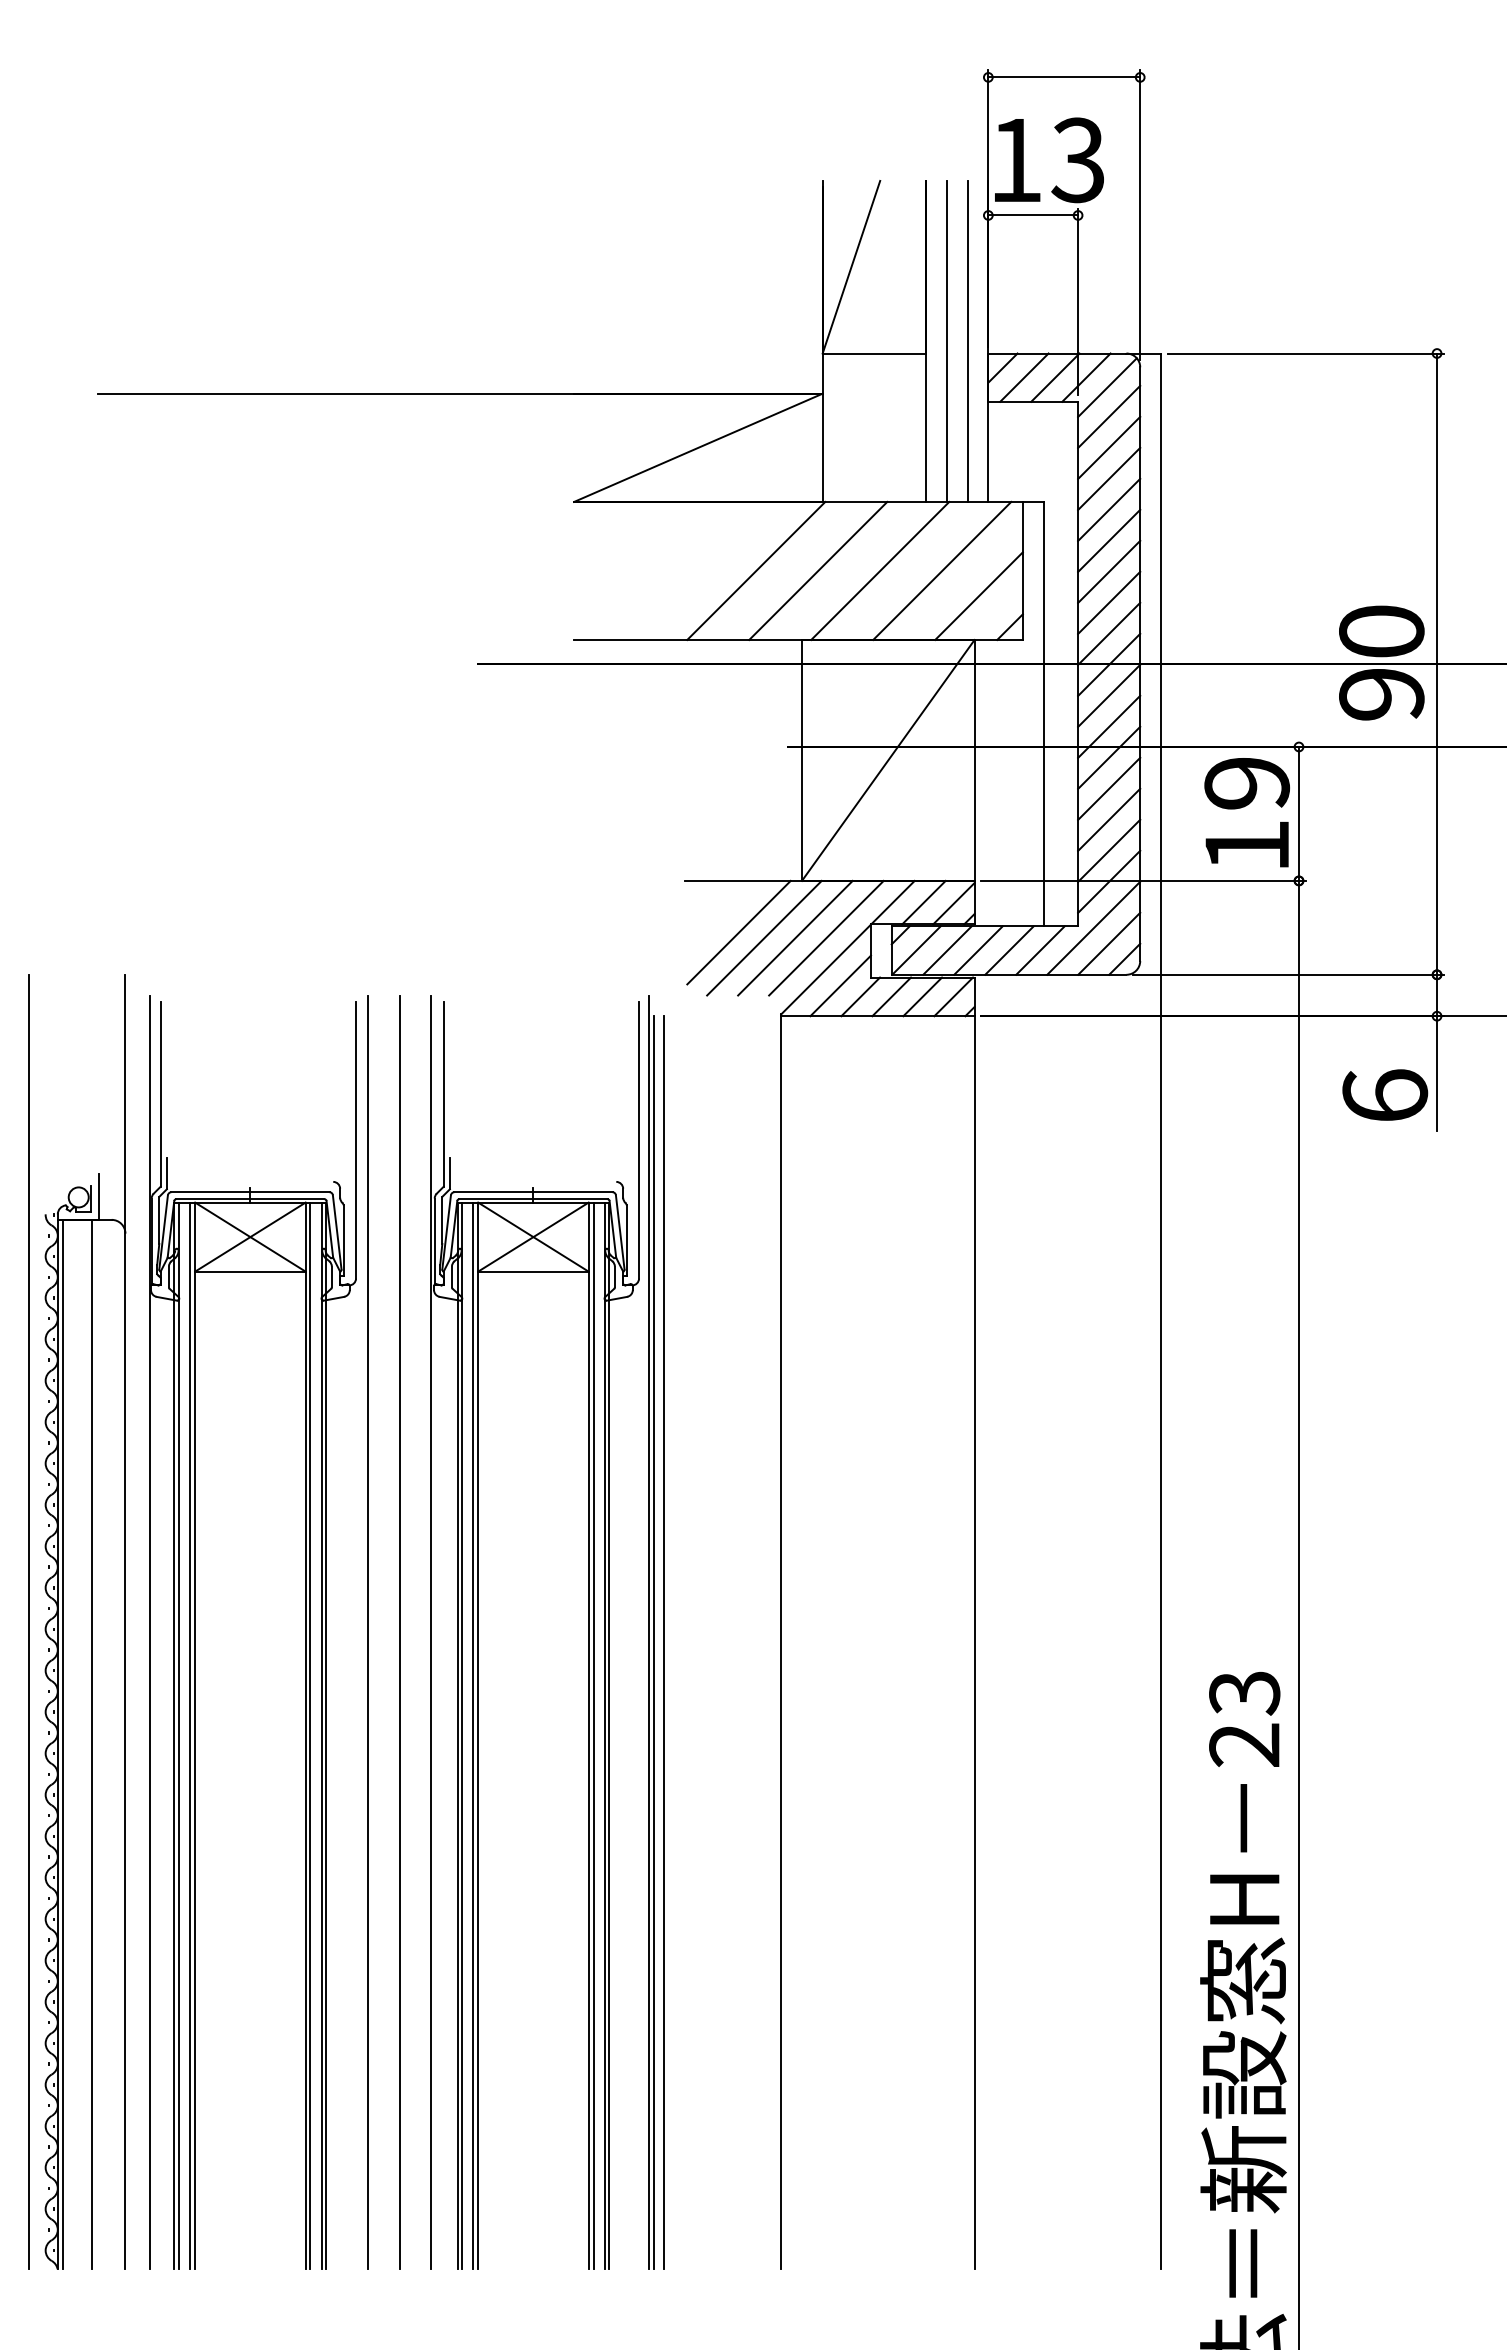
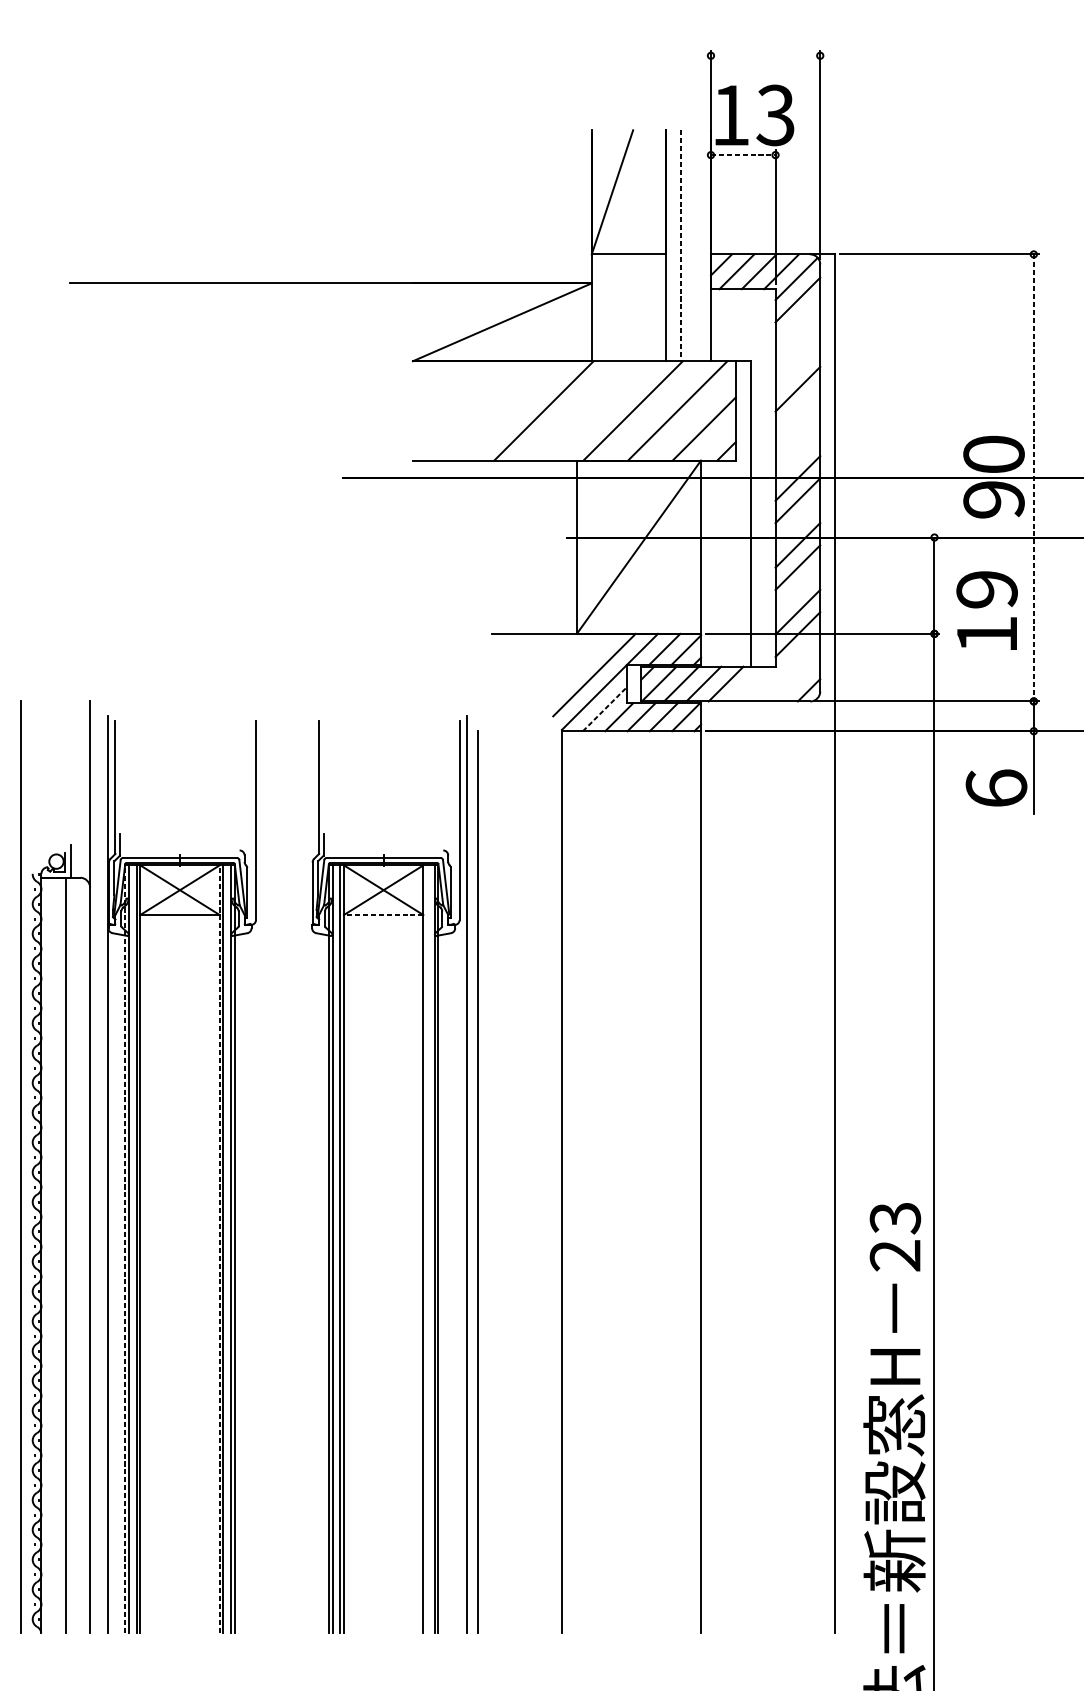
line: (1064, 77) -> (765, 55), removed
line: (1033, 215) -> (743, 155), solid -> dashed
line: (967, 340) -> (695, 245), removed
line: (946, 341) -> (680, 245), solid -> dashed
line: (1109, 447) -> (798, 322), removed
line: (1109, 478) -> (798, 344), removed
line: (1109, 509) -> (798, 366), removed
line: (818, 570) -> (588, 410), removed
line: (1109, 571) -> (798, 411), removed
line: (1109, 602) -> (798, 433), removed
line: (1109, 633) -> (798, 455), removed
line: (1437, 664) -> (1034, 478), solid -> dashed
line: (1109, 726) -> (798, 522), removed
text: (1246, 812) -> (986, 610), moved
line: (1109, 819) -> (798, 589), removed
line: (1093, 927) -> (786, 667), removed
line: (738, 932) -> (531, 671), removed
line: (764, 937) -> (549, 674), removed
line: (795, 937) -> (572, 674), removed
line: (1109, 943) -> (798, 678), removed
line: (1040, 950) -> (748, 683), removed
line: (840, 985) -> (604, 709), solid -> dashed
line: (532, 1271) -> (382, 914), solid -> dashed
line: (368, 1632) -> (264, 1174), removed
line: (399, 1632) -> (287, 1174), removed
line: (430, 1632) -> (309, 1174), removed
line: (654, 1642) -> (470, 1181), removed
line: (174, 1735) -> (125, 1248), solid -> dashed
line: (305, 1735) -> (219, 1248), solid -> dashed
line: (593, 1735) -> (426, 1248), removed
line: (63, 1744) -> (45, 1255), removed

